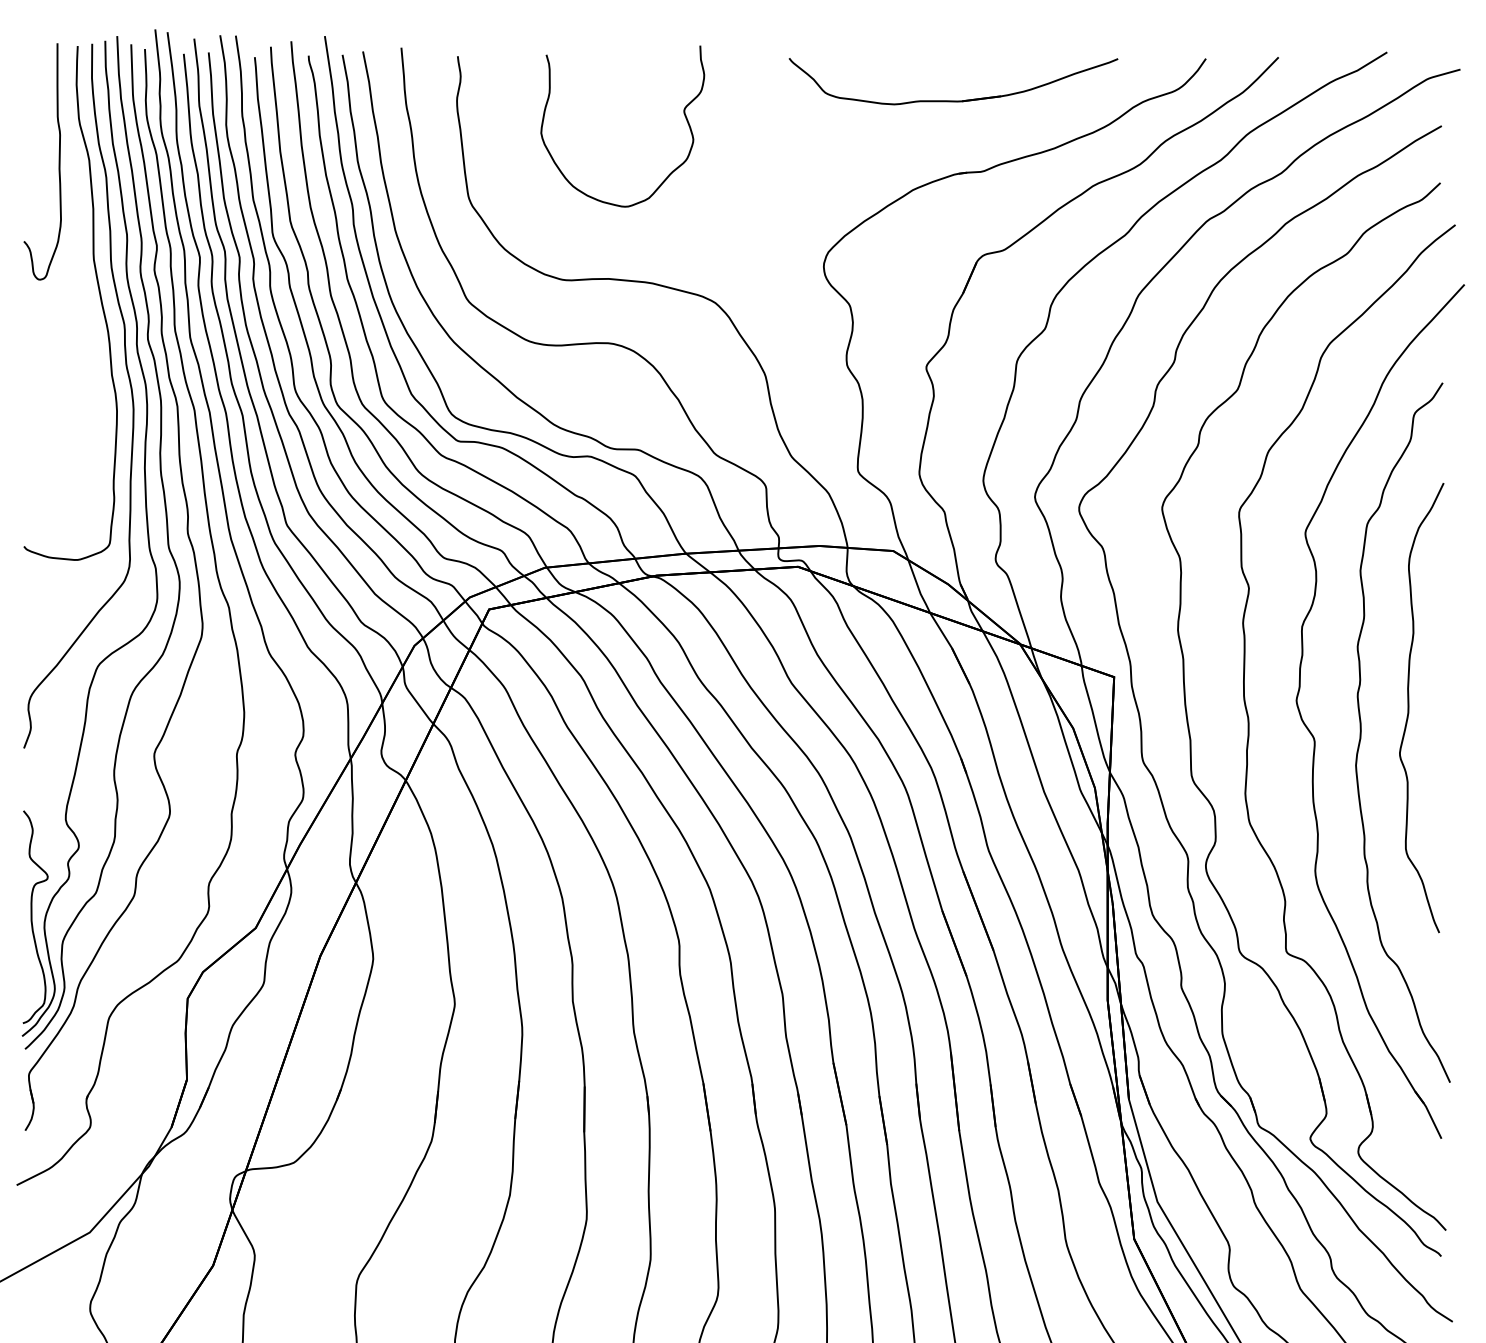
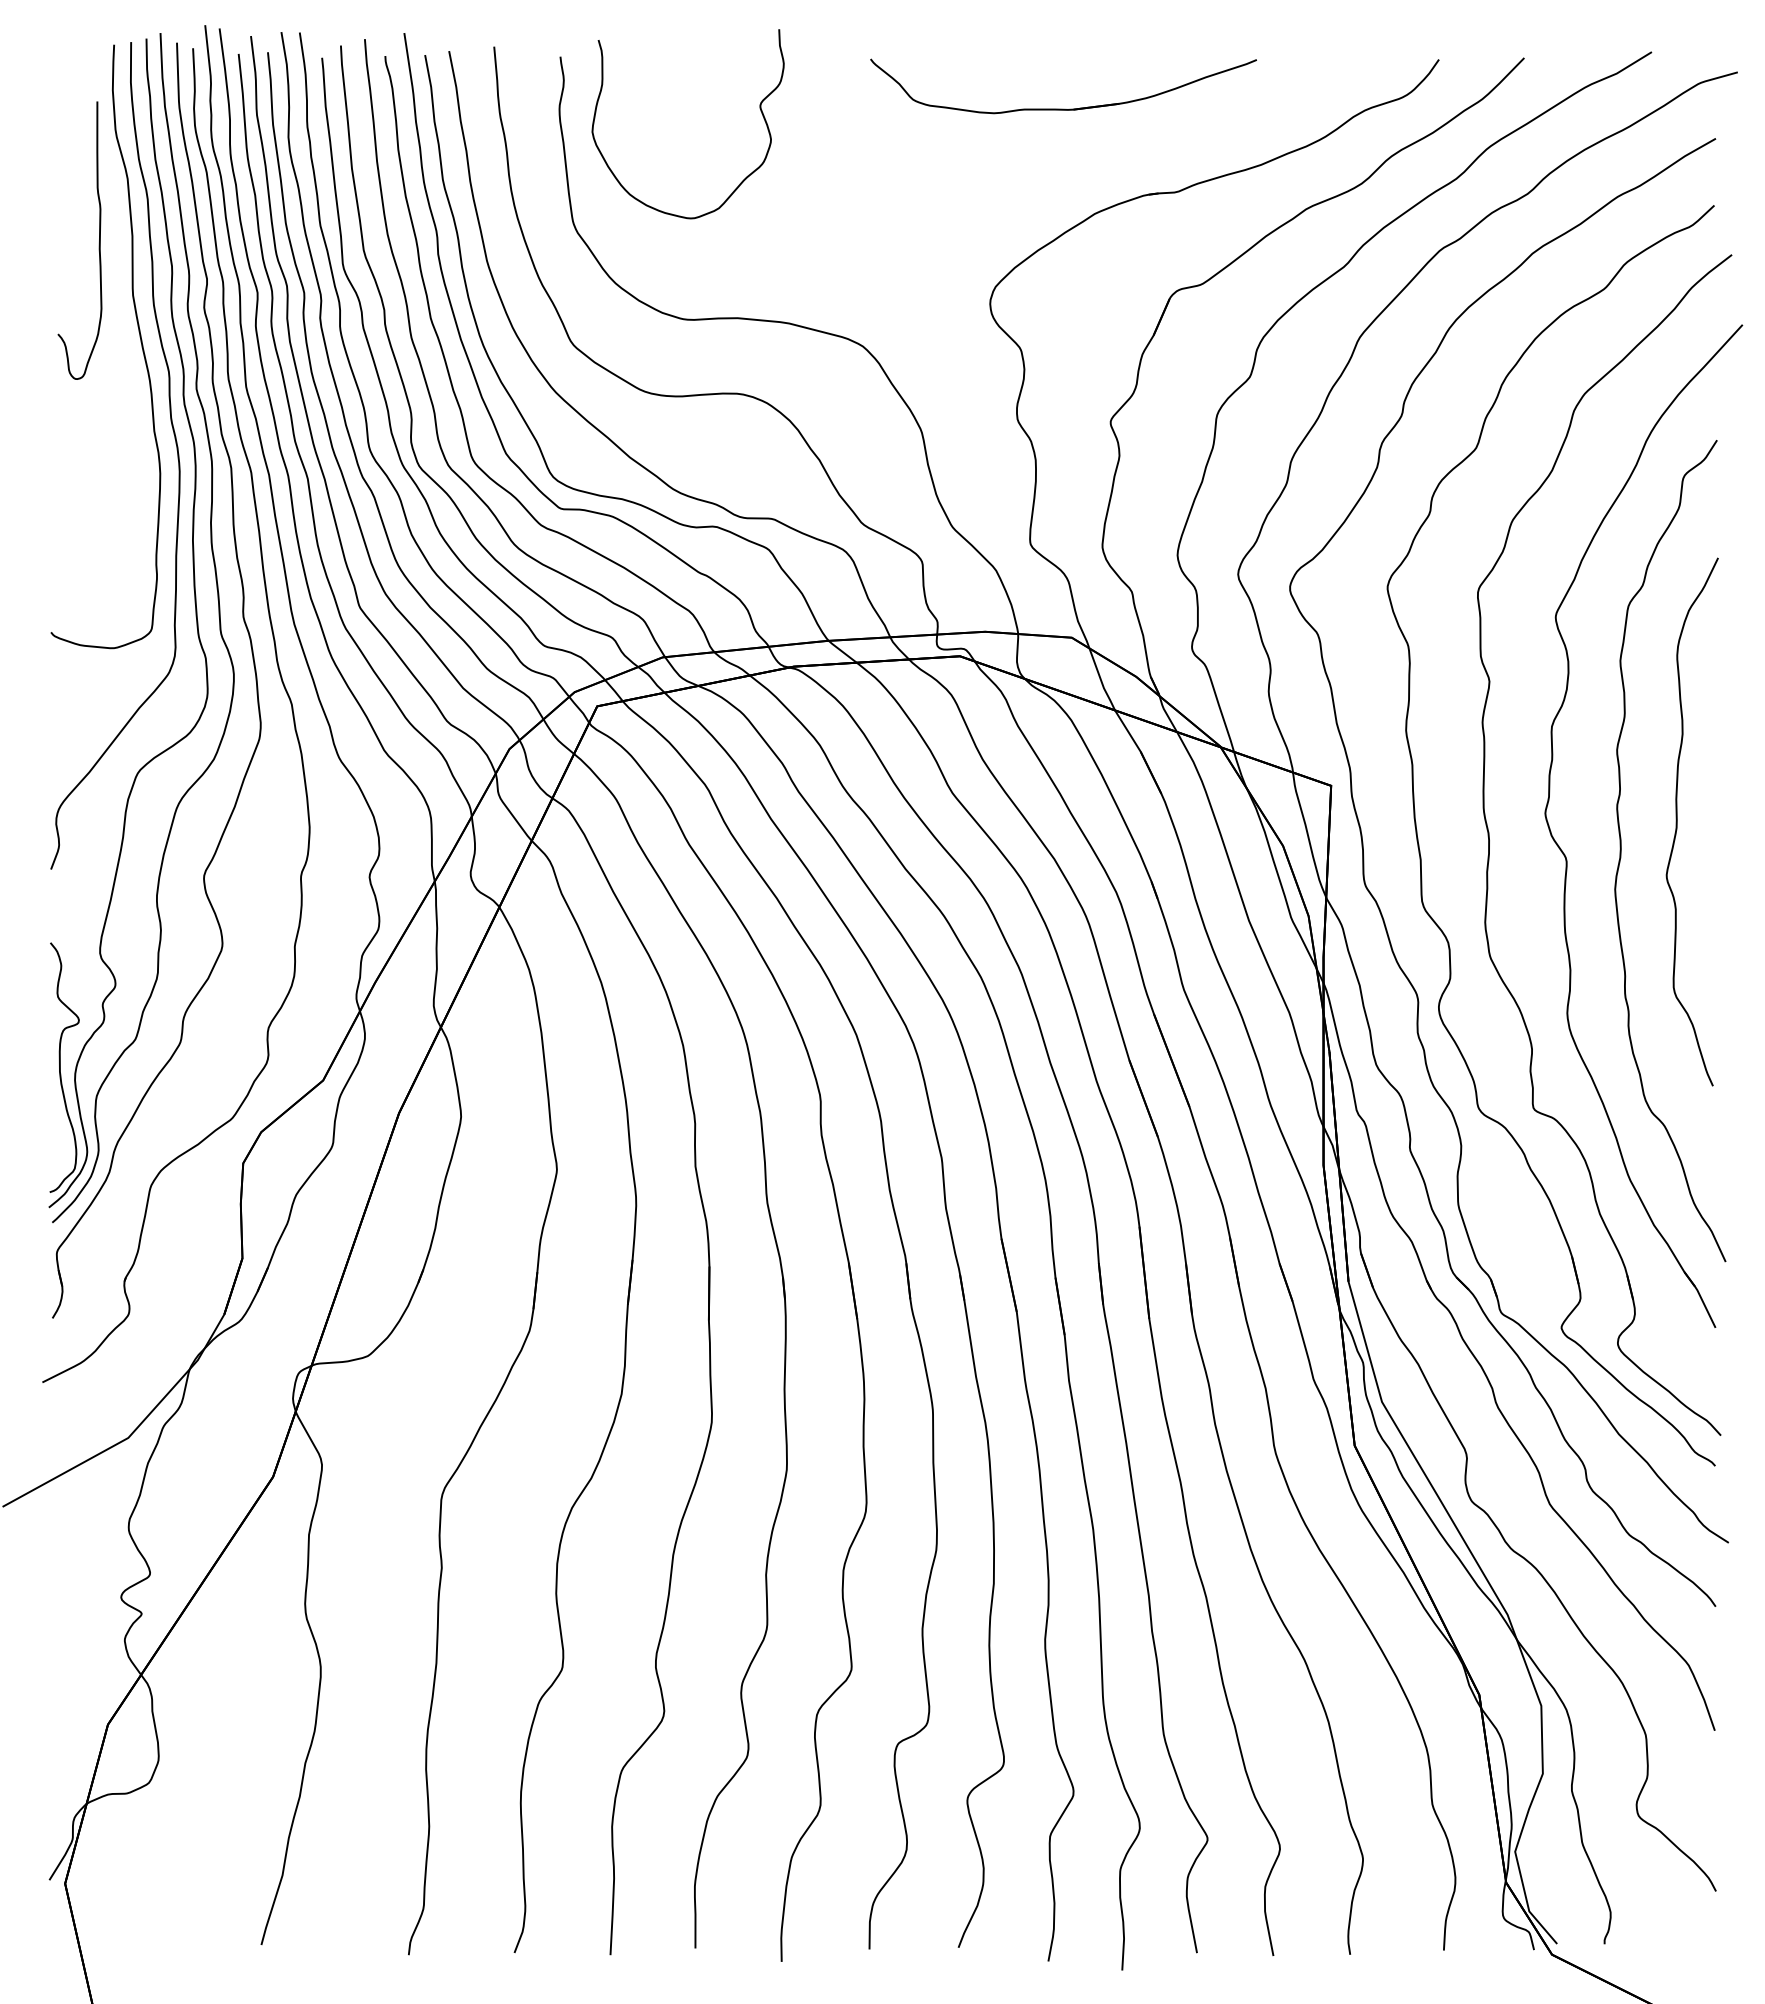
part: (953, 100) -> (1063, 108), moved
curve: (683, 113) -> (759, 108), moved
curve: (58, 164) -> (98, 243), moved

